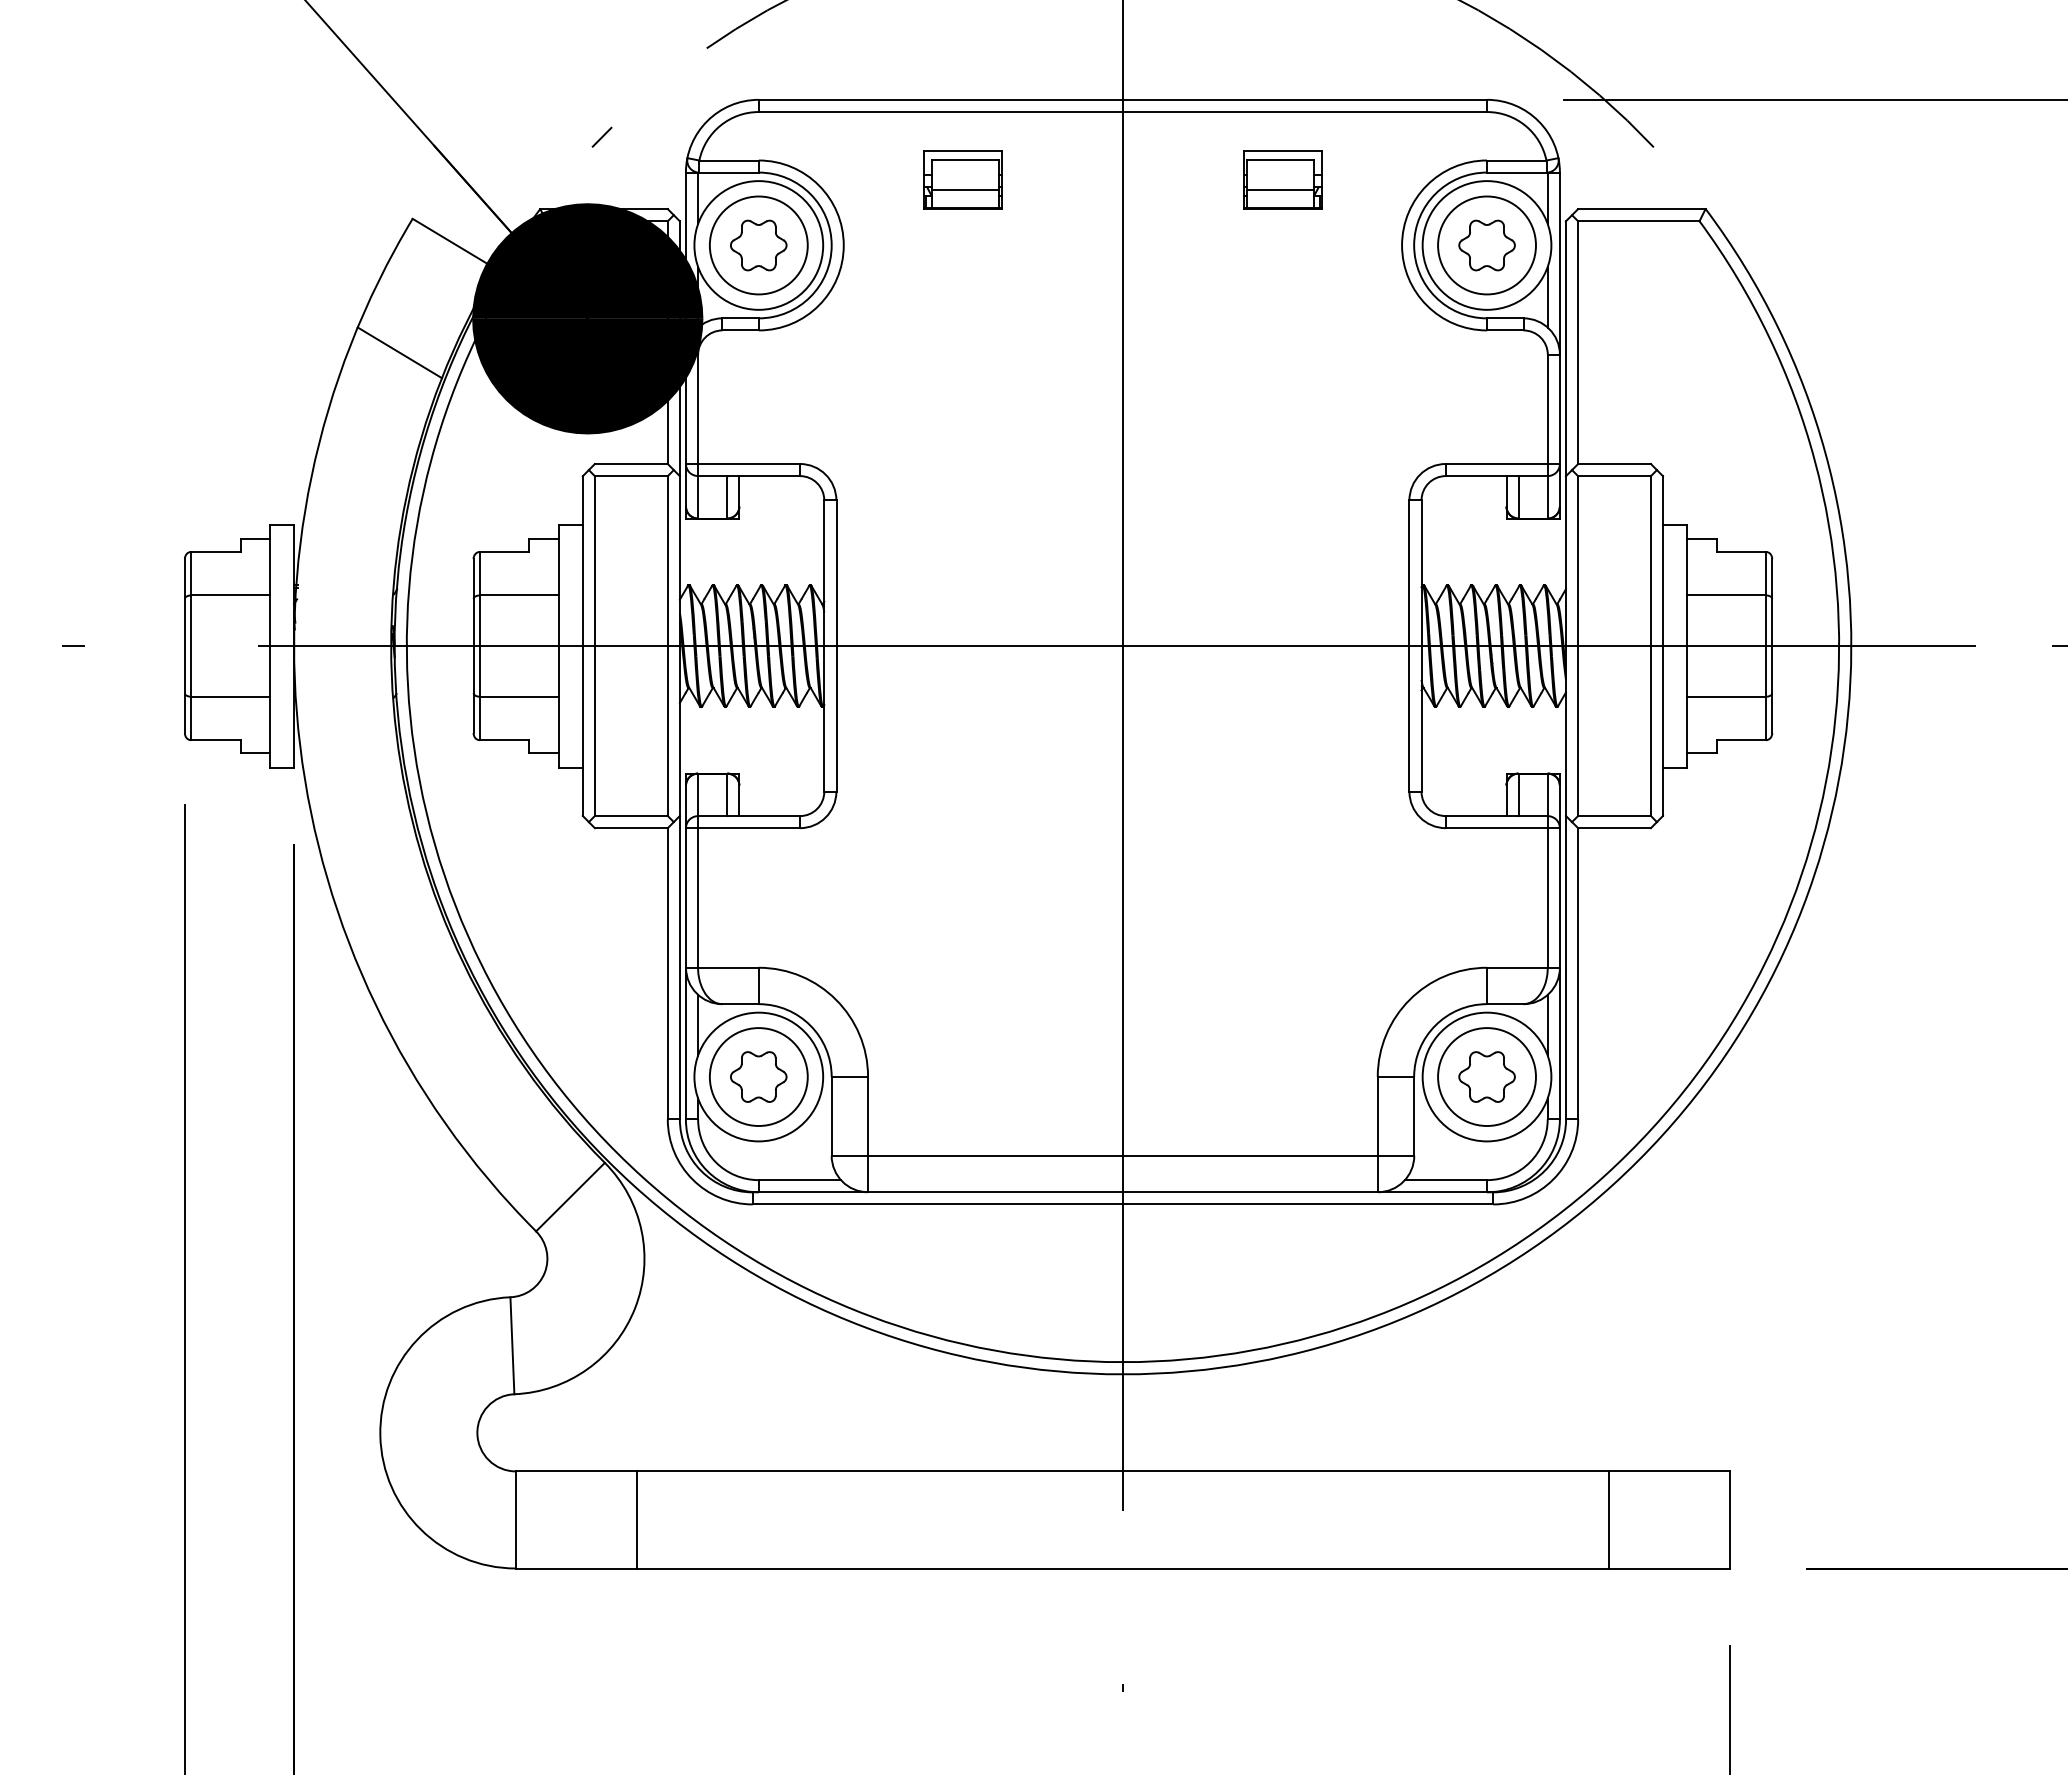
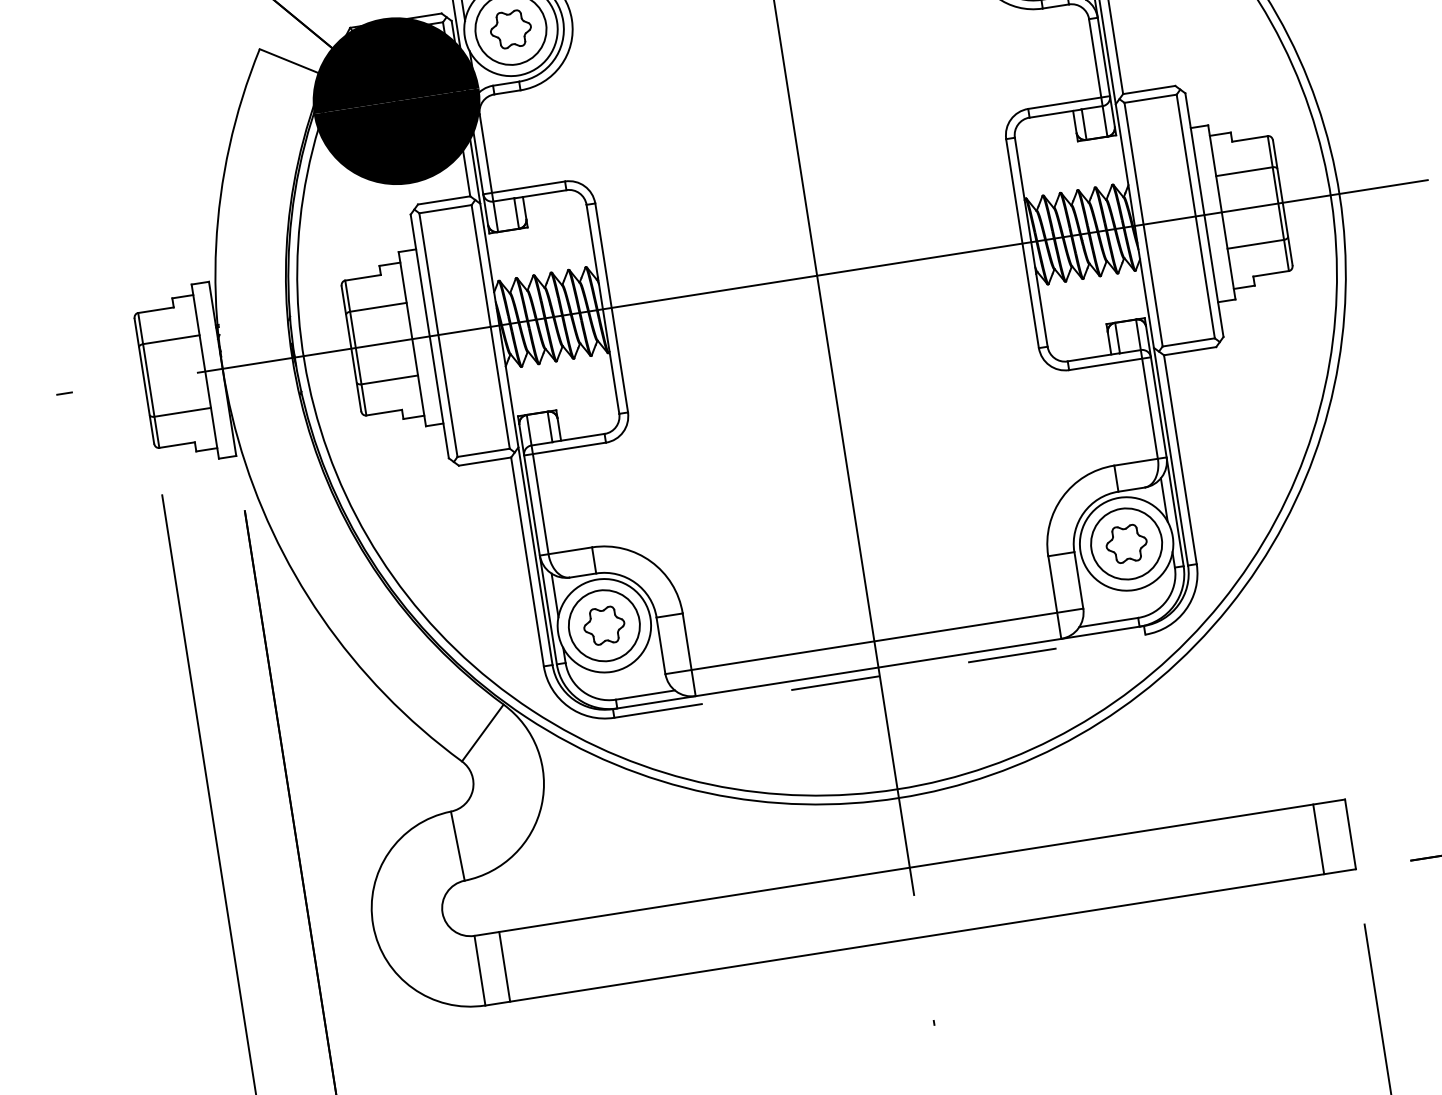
line: (399, 352) -> (265, 146), removed
line: (1123, 1204) -> (880, 676), solid -> dashed
line: (637, 1519) -> (504, 966), moved
line: (1608, 1519) -> (1318, 839), moved

